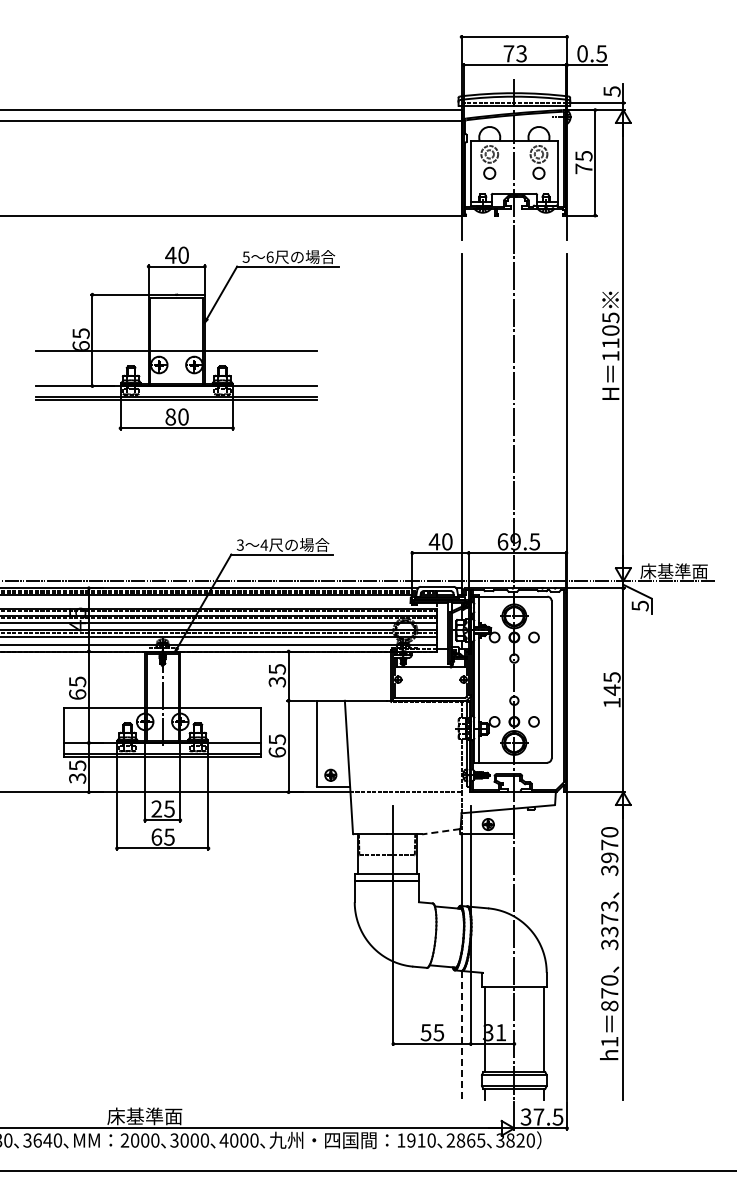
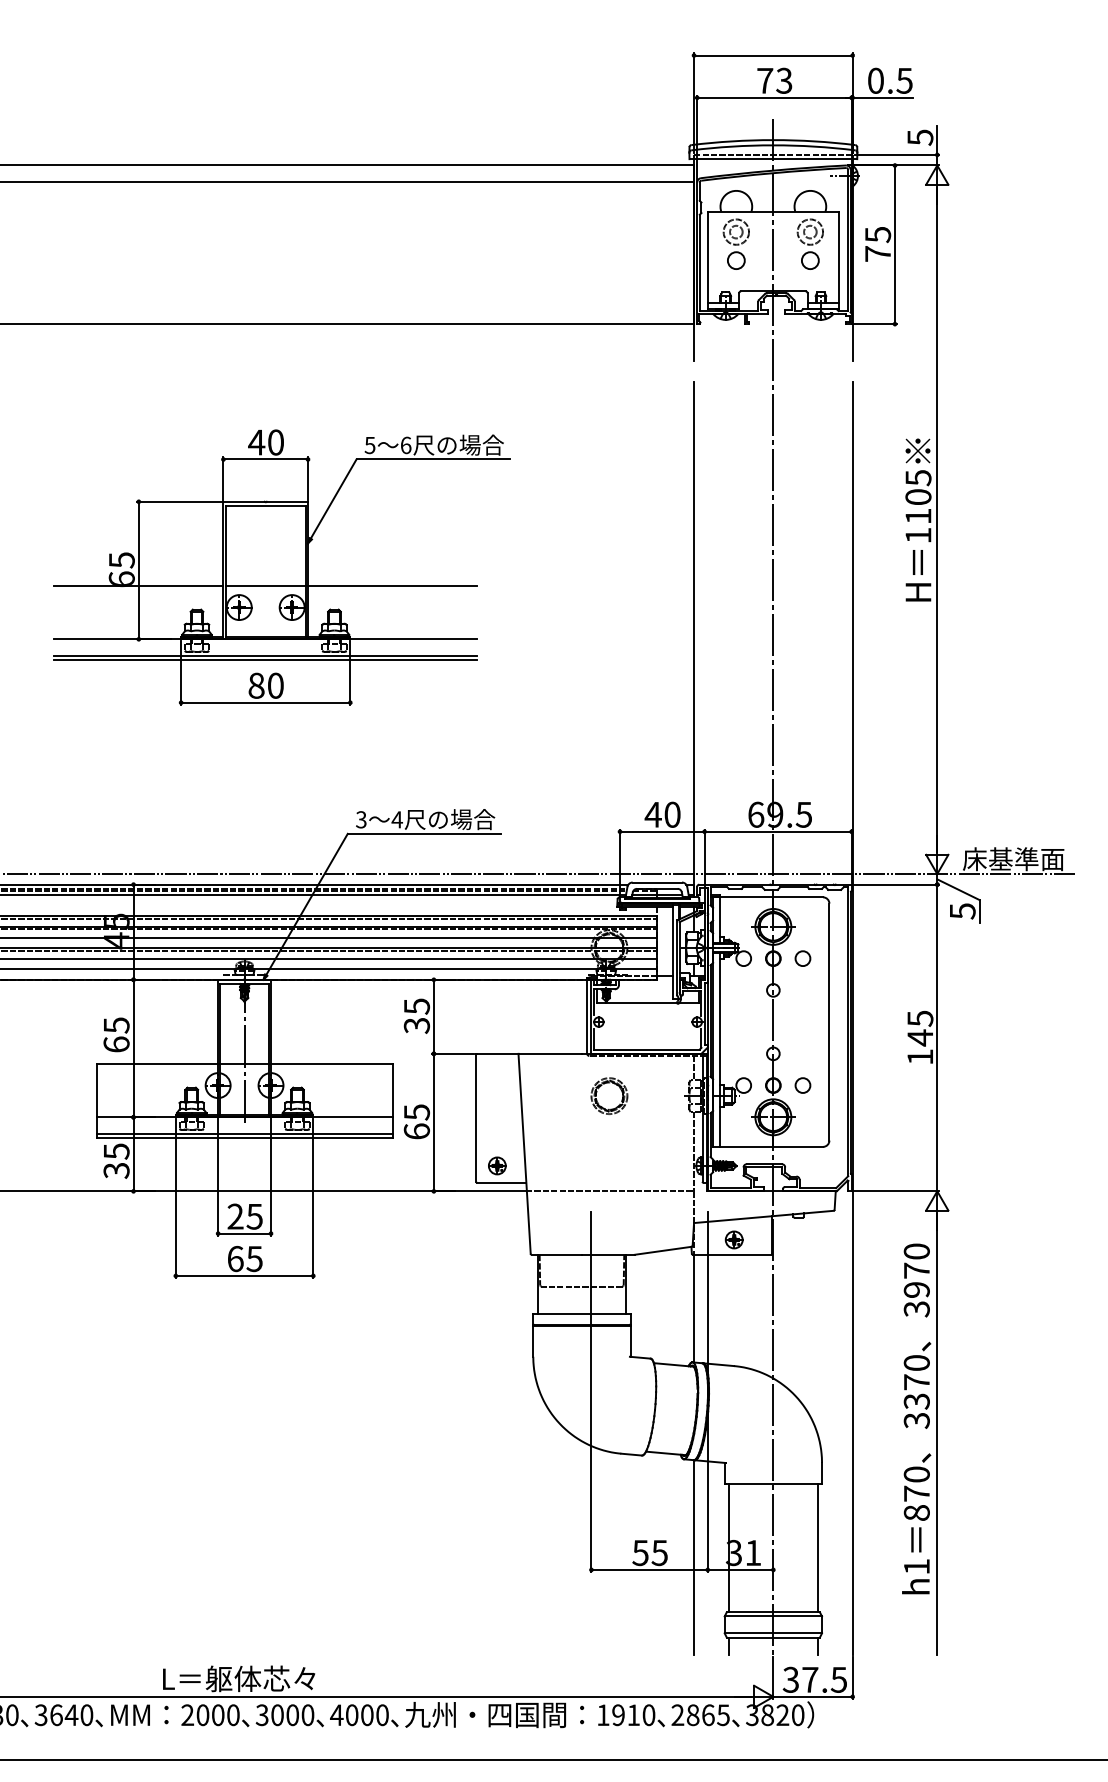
part: (187, 338) -> (281, 567), moved
part: (405, 728) -> (609, 1095), added
line: (440, 831) -> (662, 1250), dashed -> solid
text: (609, 906) -> (916, 1363), 3373 -> 3370
line: (461, 1035) -> (693, 1557), dashed -> solid
text: (158, 1116) -> (238, 1679), 床基準面 -> L＝躯体芯々

